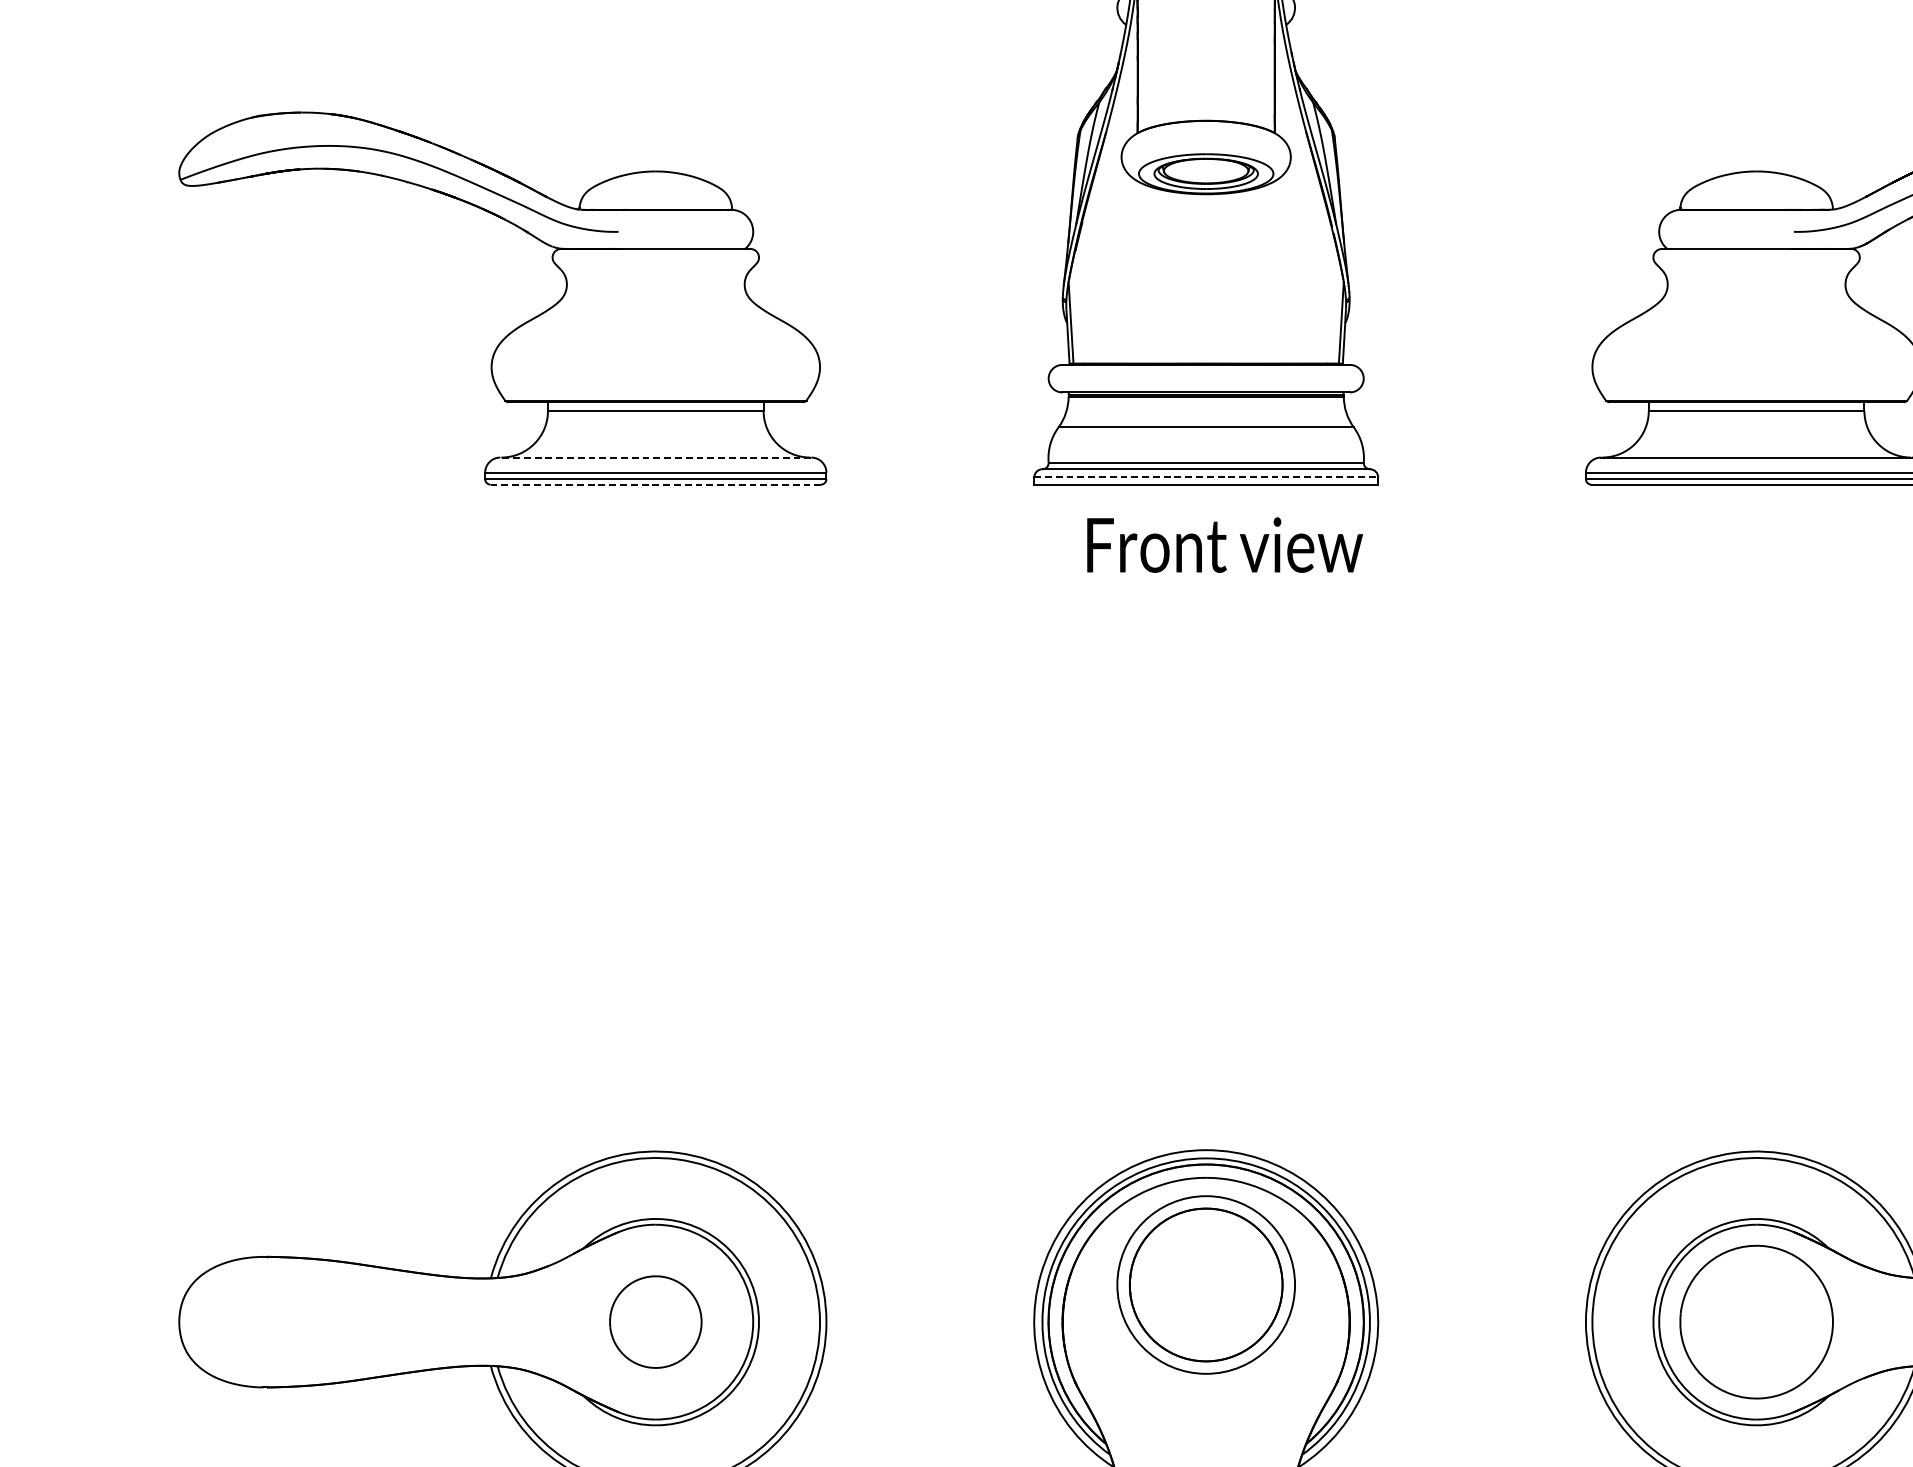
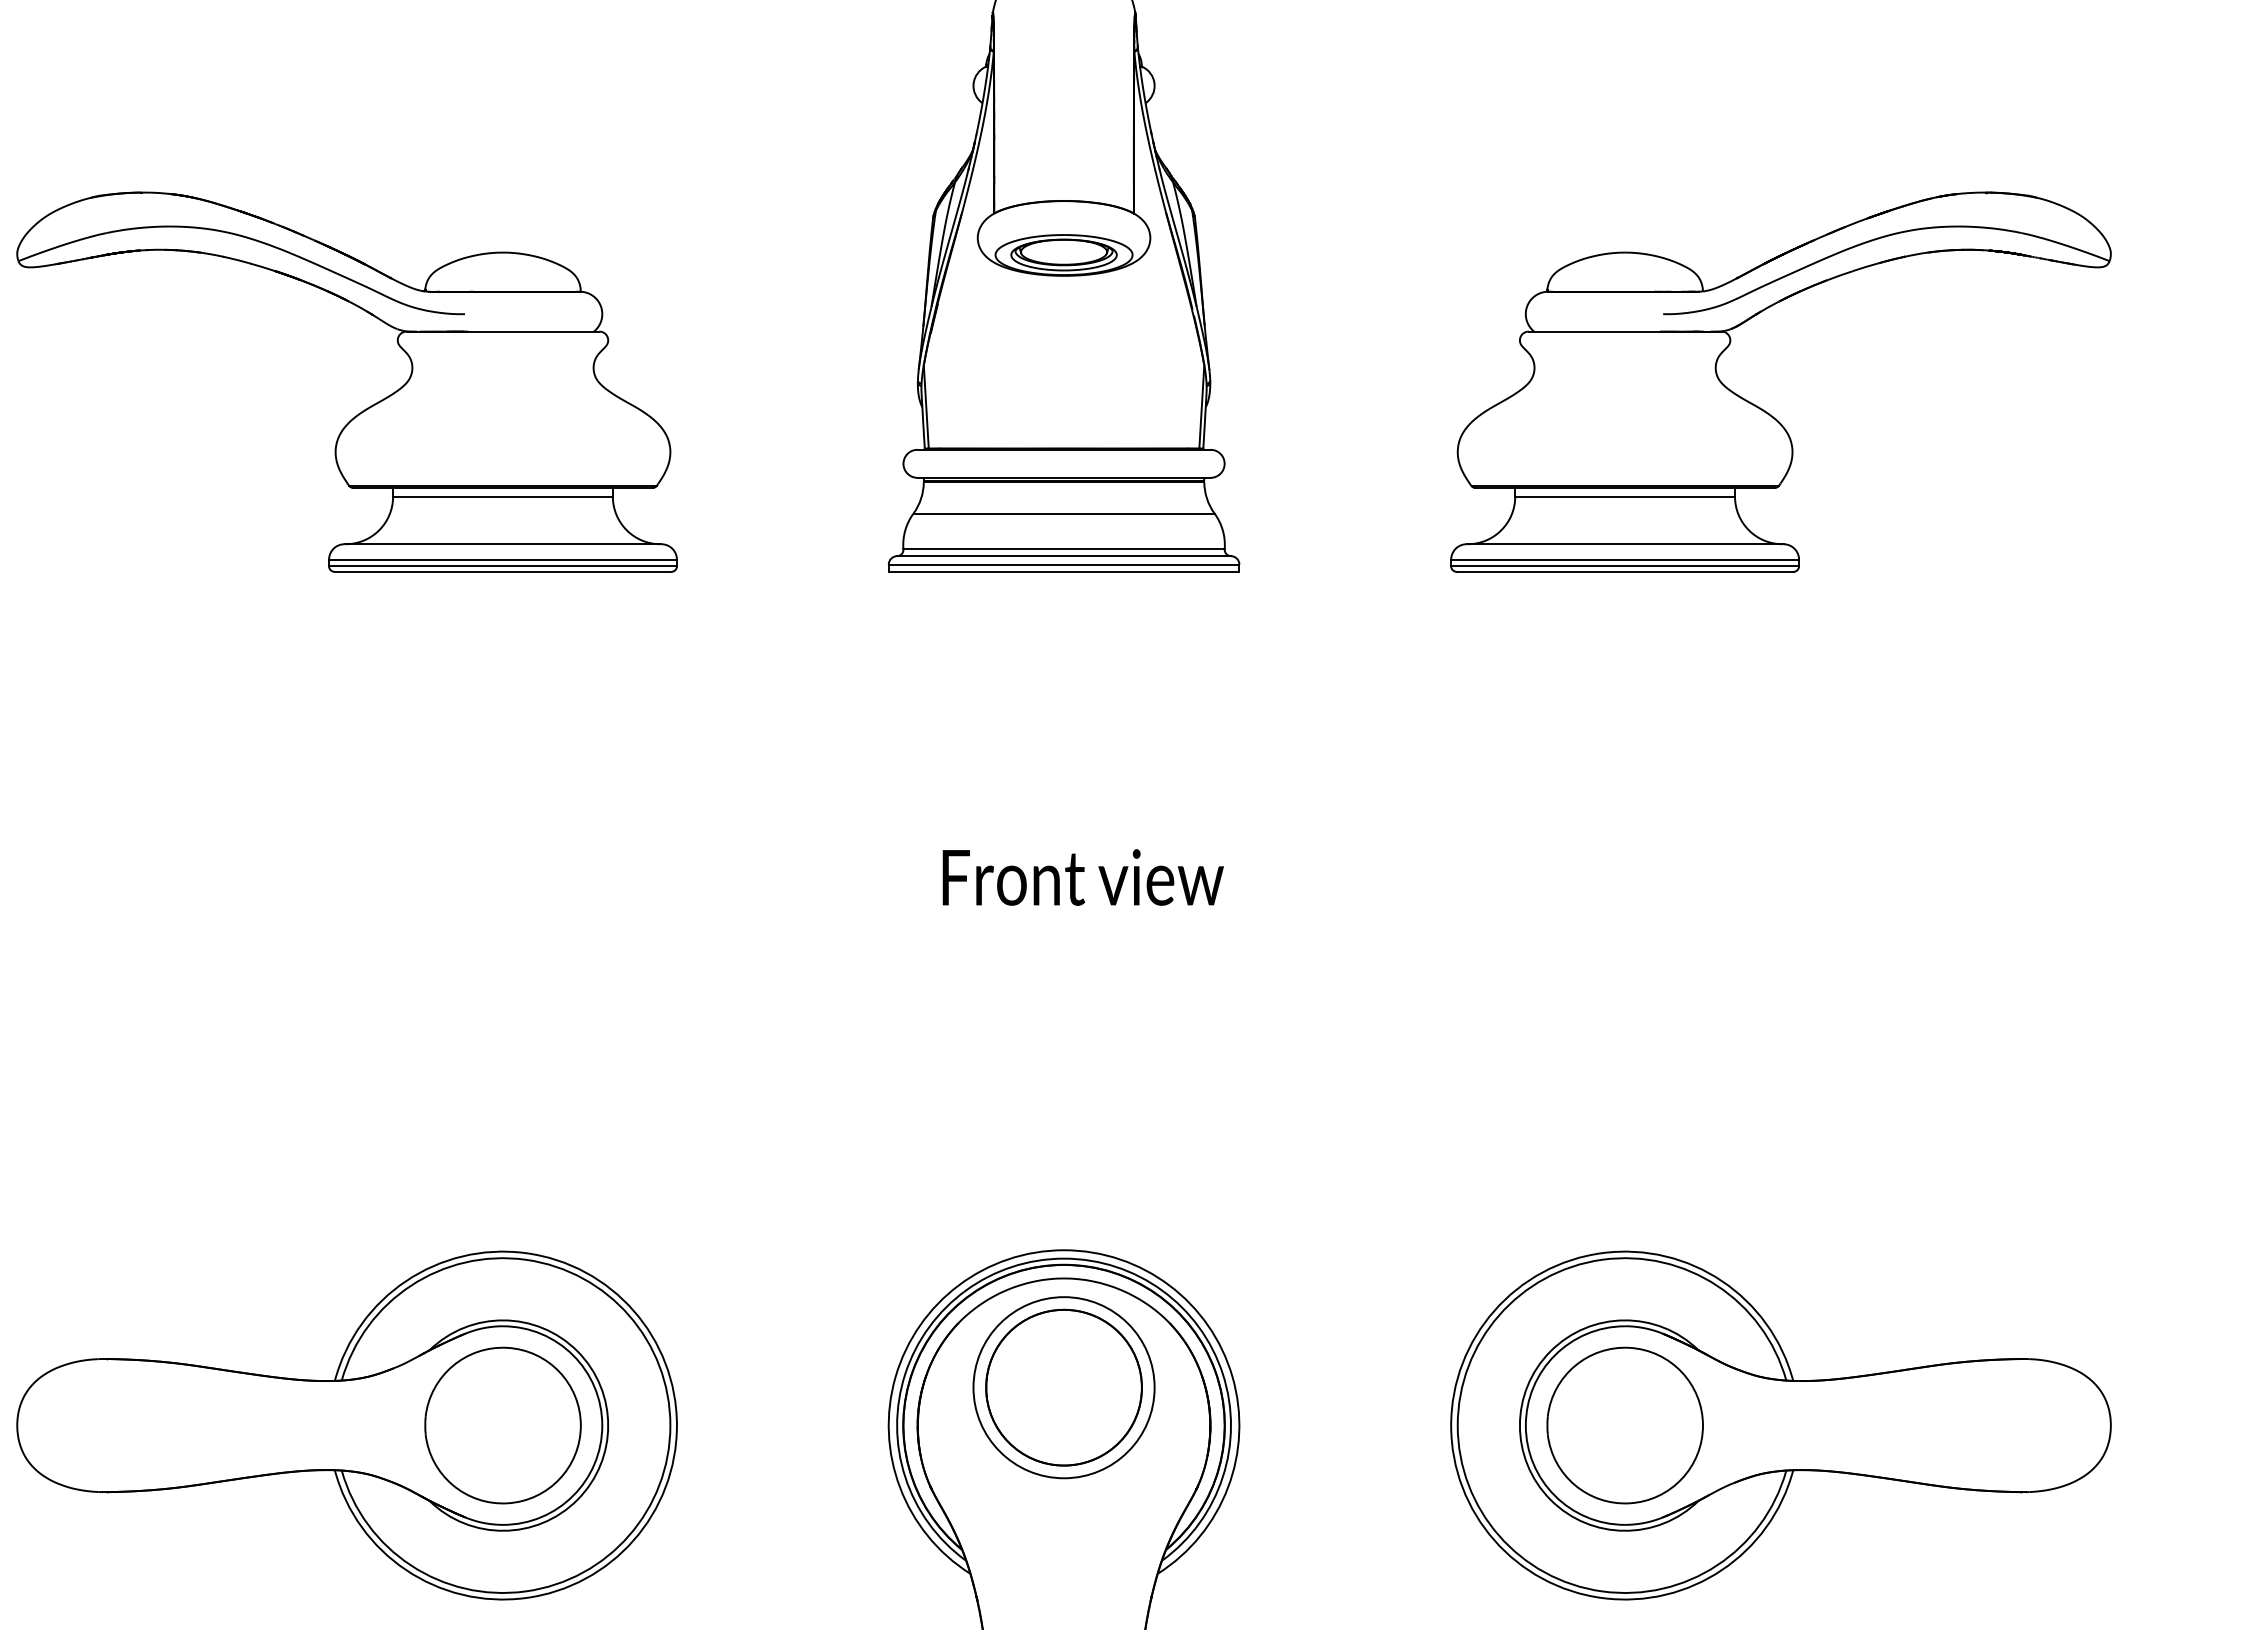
line: (655, 457) -> (502, 544), dashed -> solid
line: (1206, 477) -> (1064, 564), dashed -> solid
line: (656, 484) -> (503, 571), dashed -> solid
text: (1224, 545) -> (1082, 877), moved
part: (655, 1322) -> (502, 1425), size x1.67

